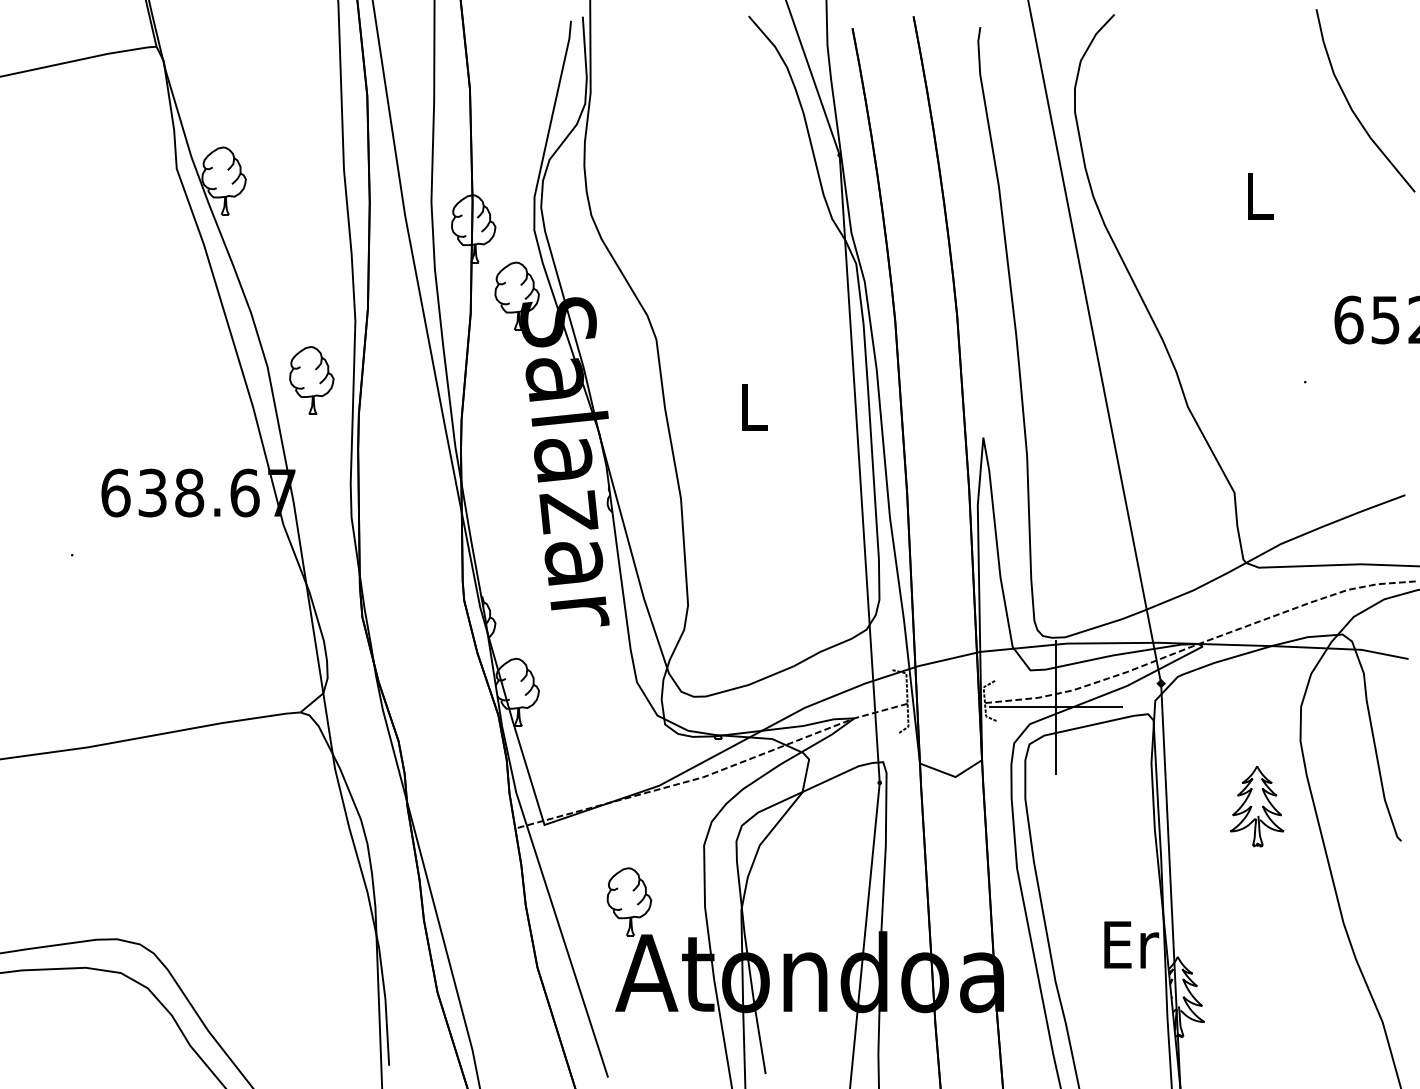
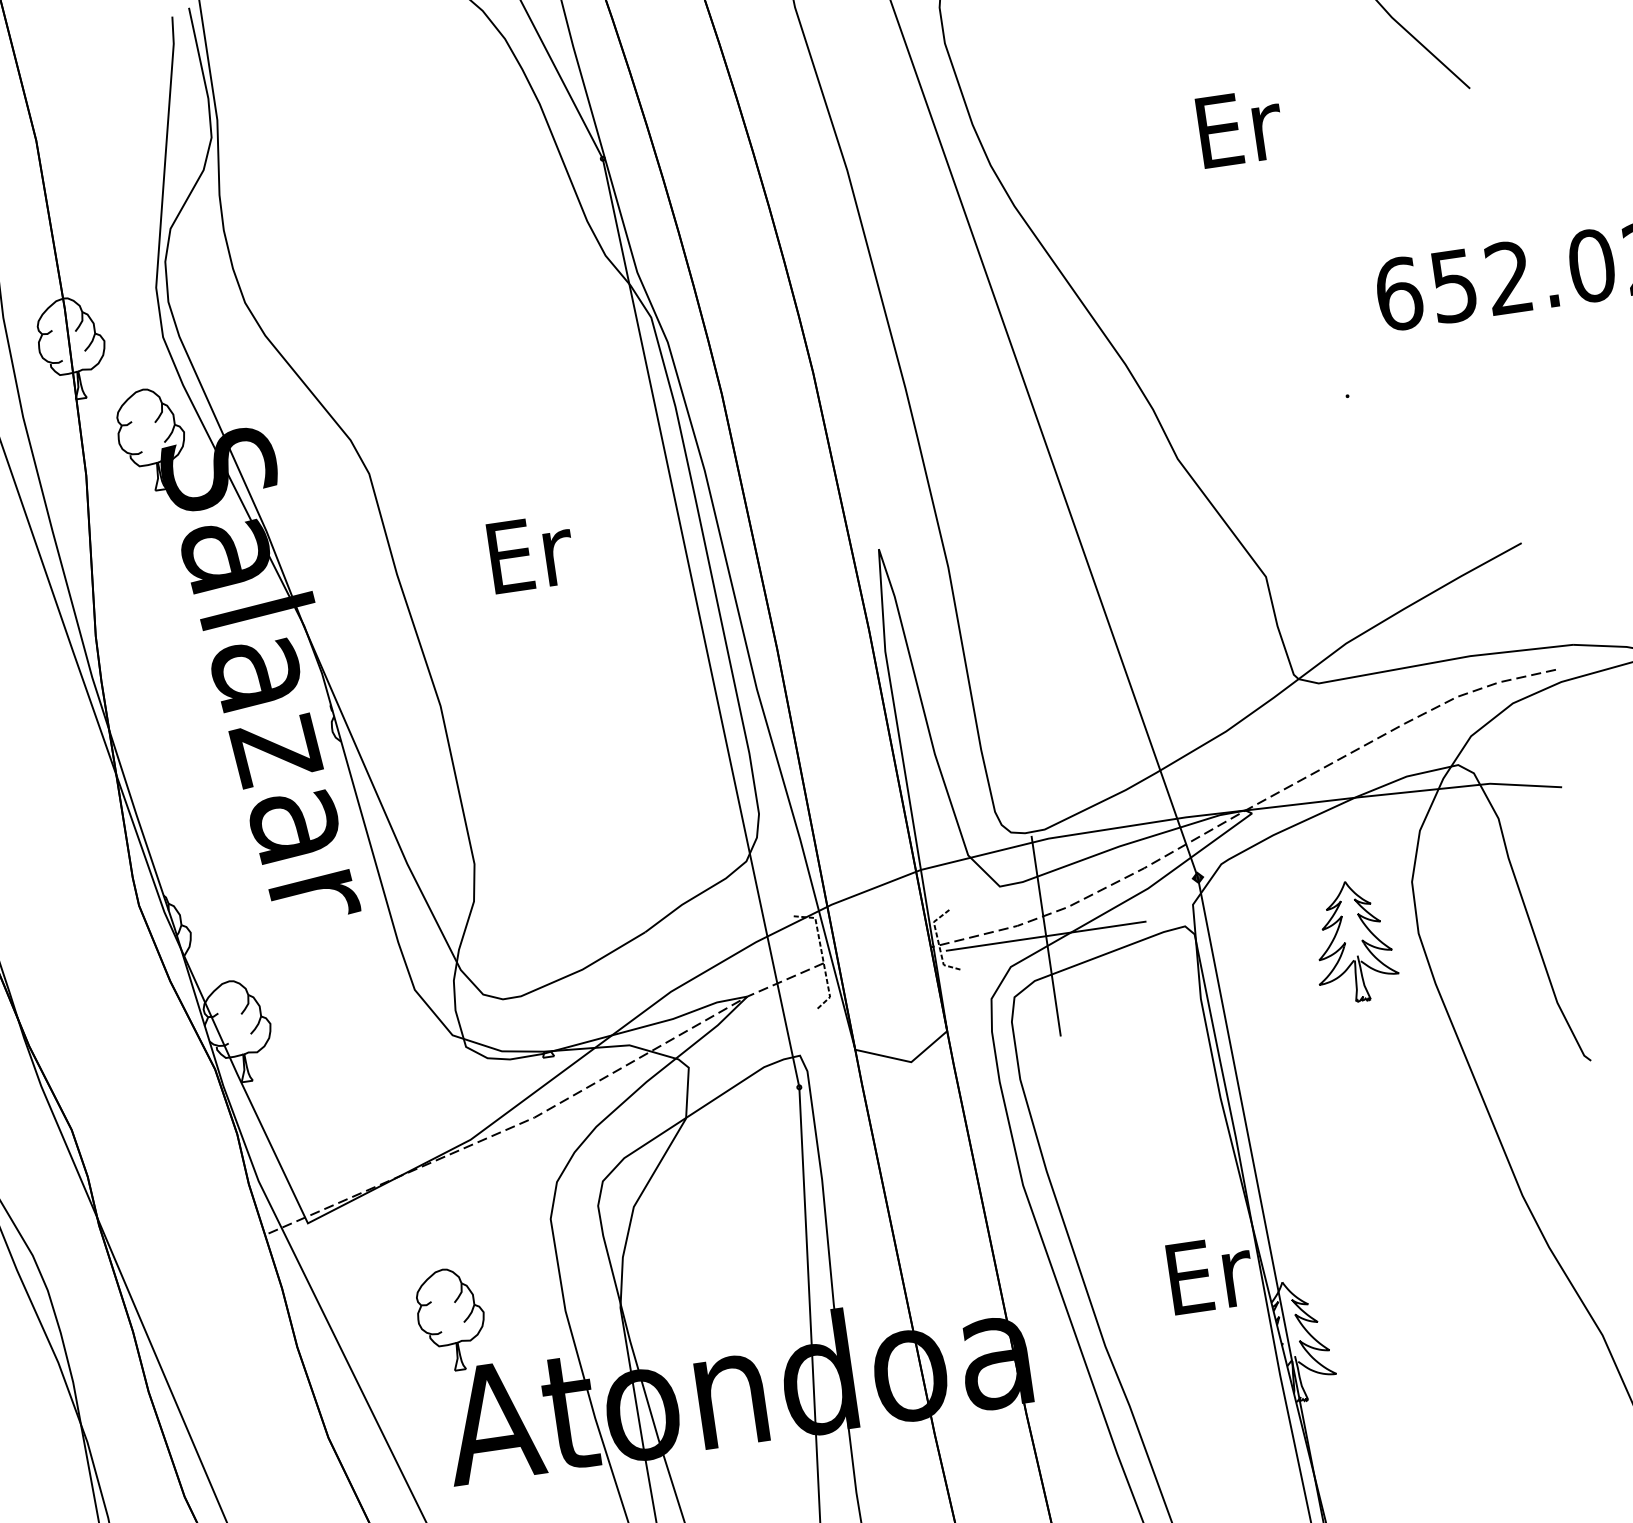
text: (1260, 195) -> (1240, 127), L -> Er
text: (754, 406) -> (530, 552), L -> Er
part: (1257, 806) -> (1354, 941), moved

